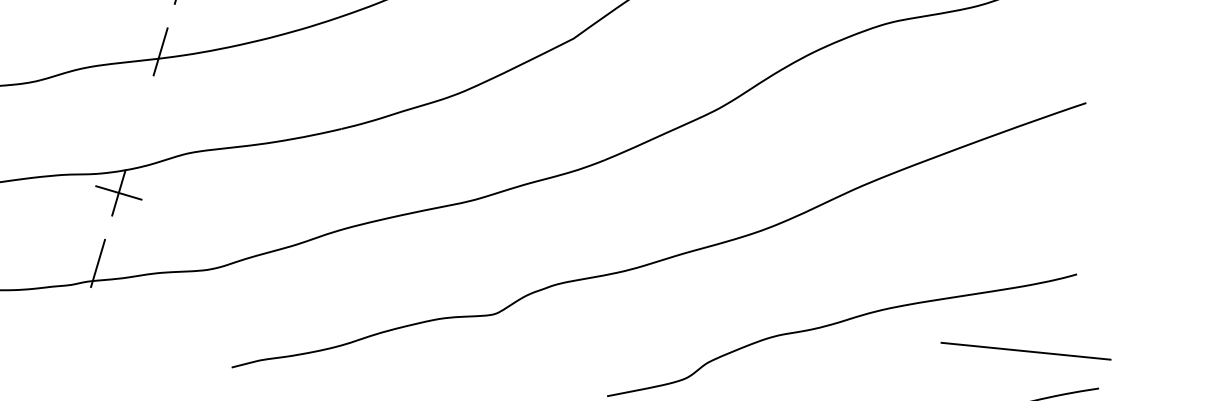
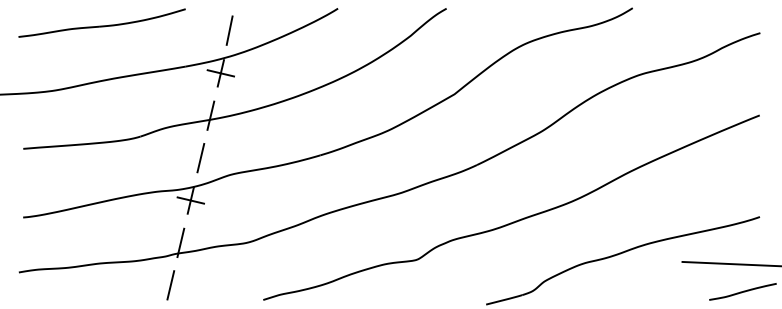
line: (139, 121) -> (200, 157), added
line: (76, 334) -> (170, 285), added

